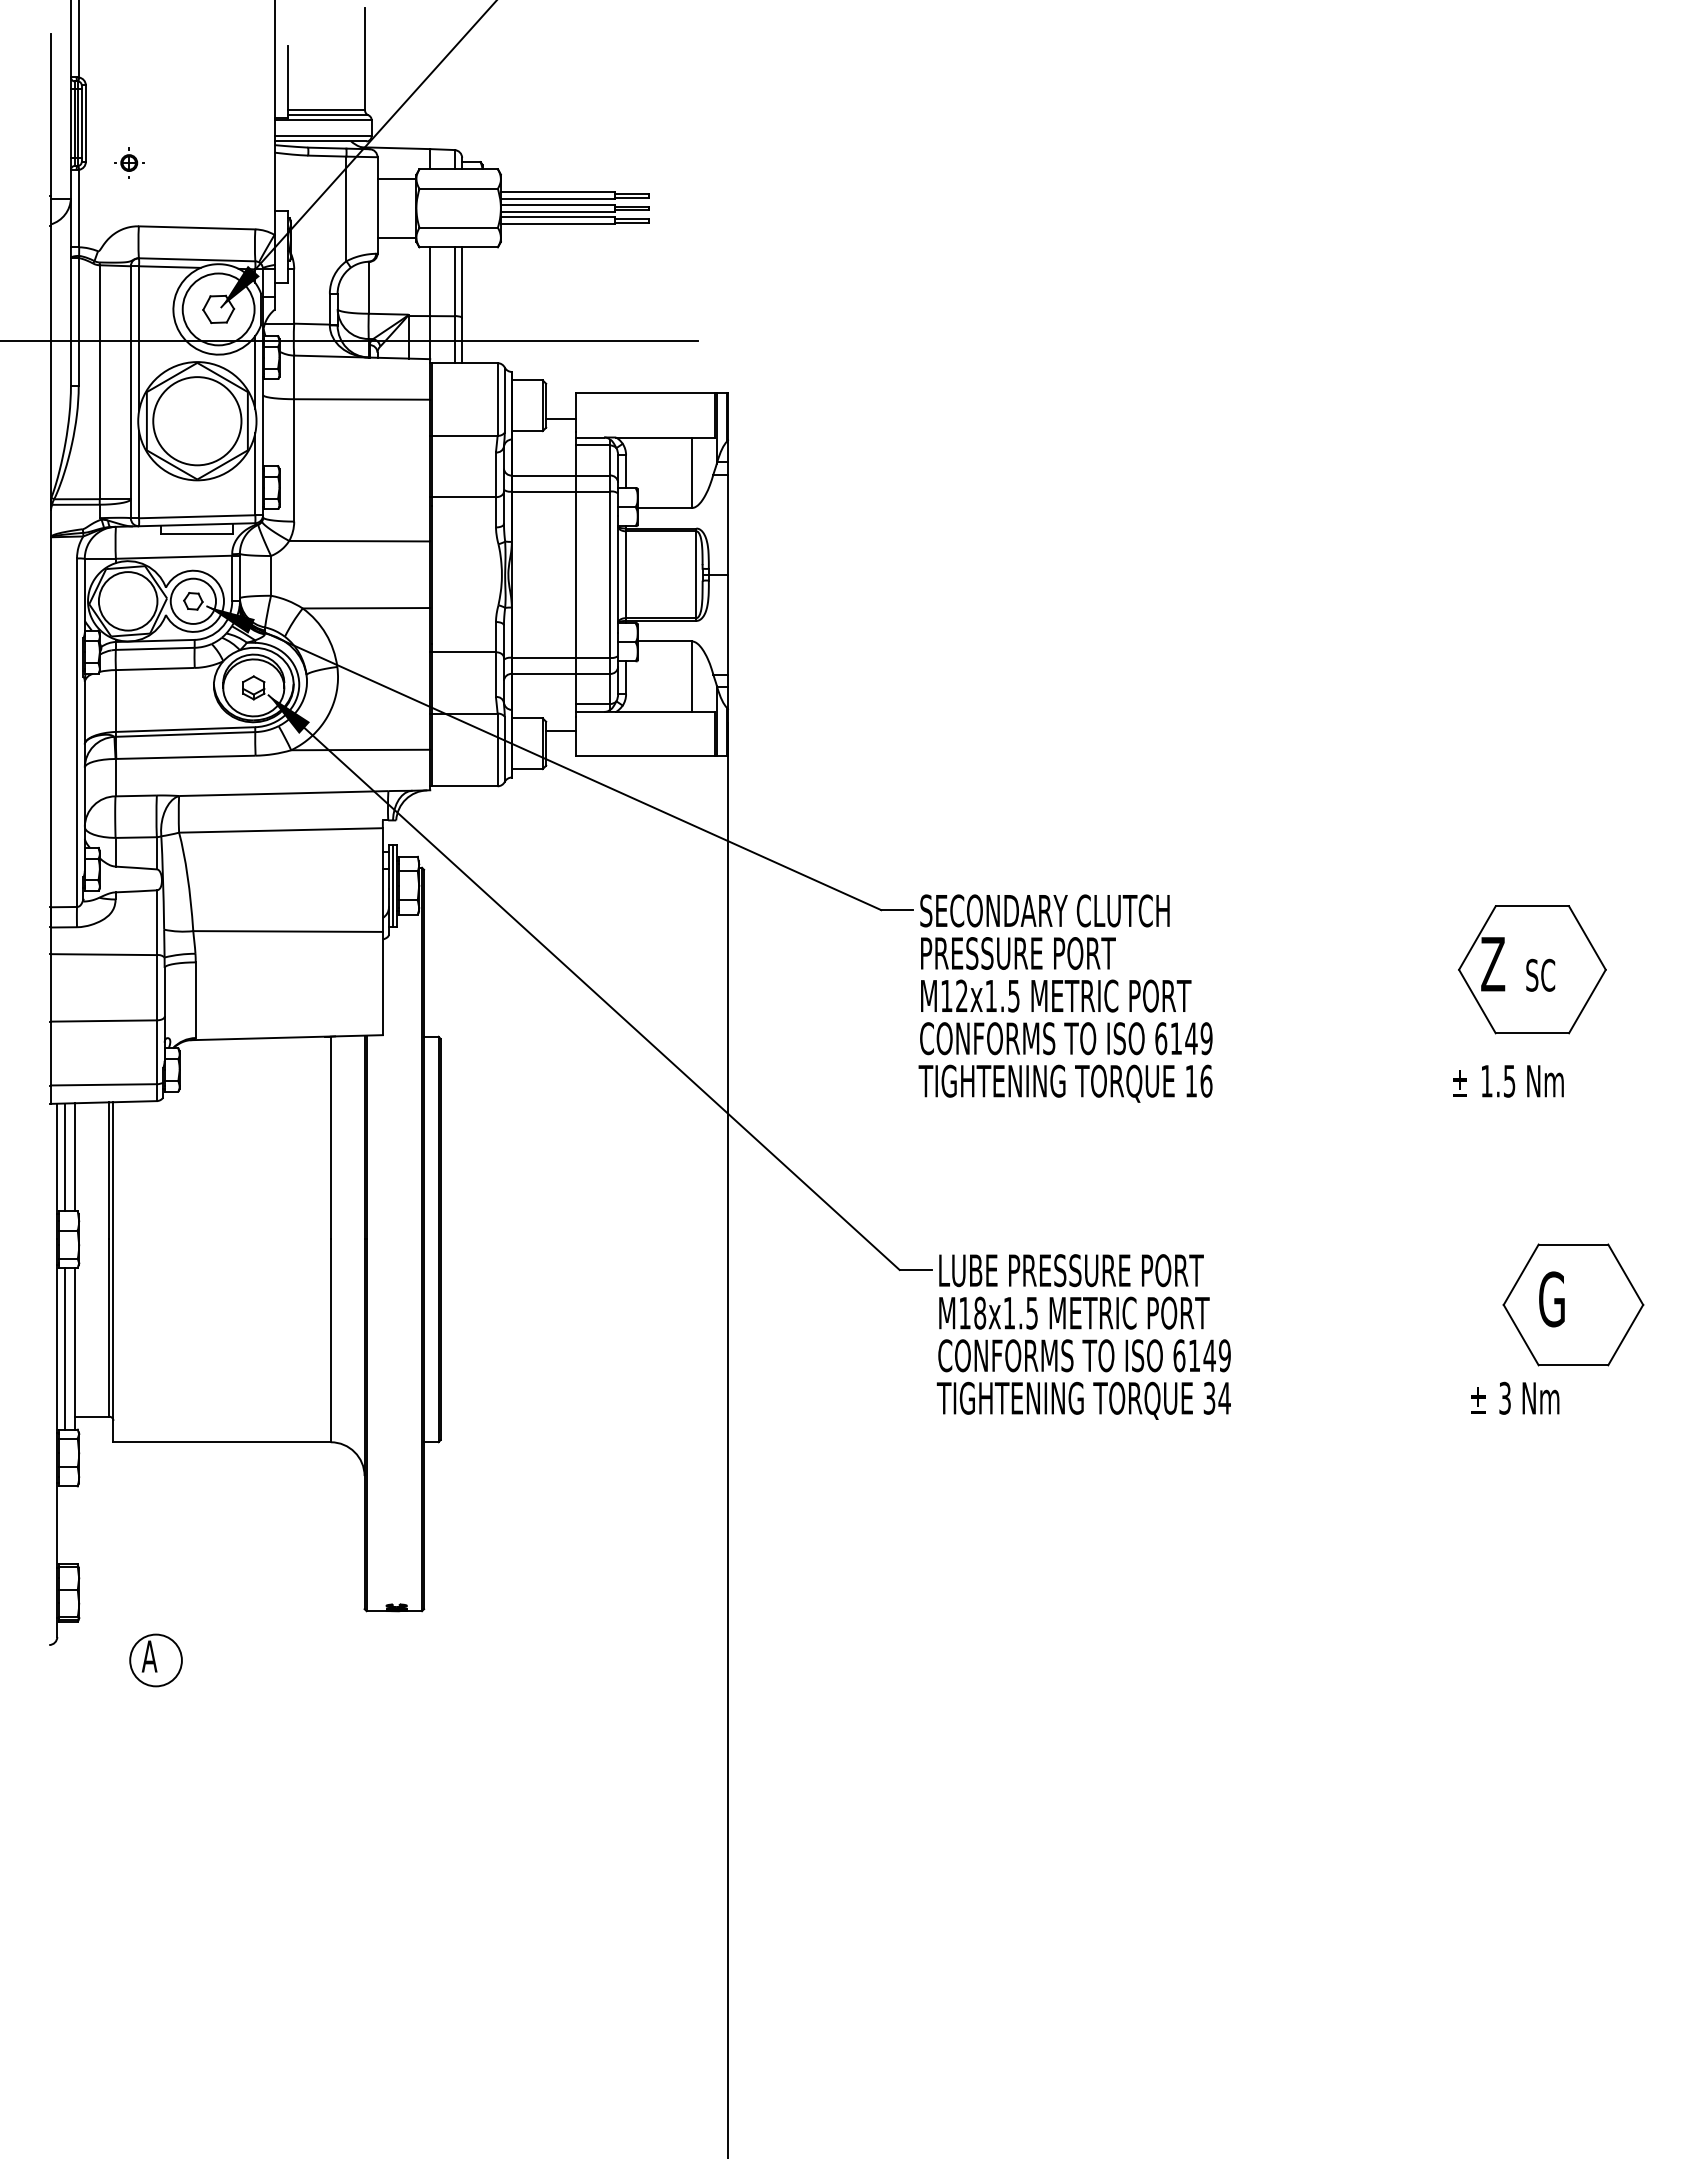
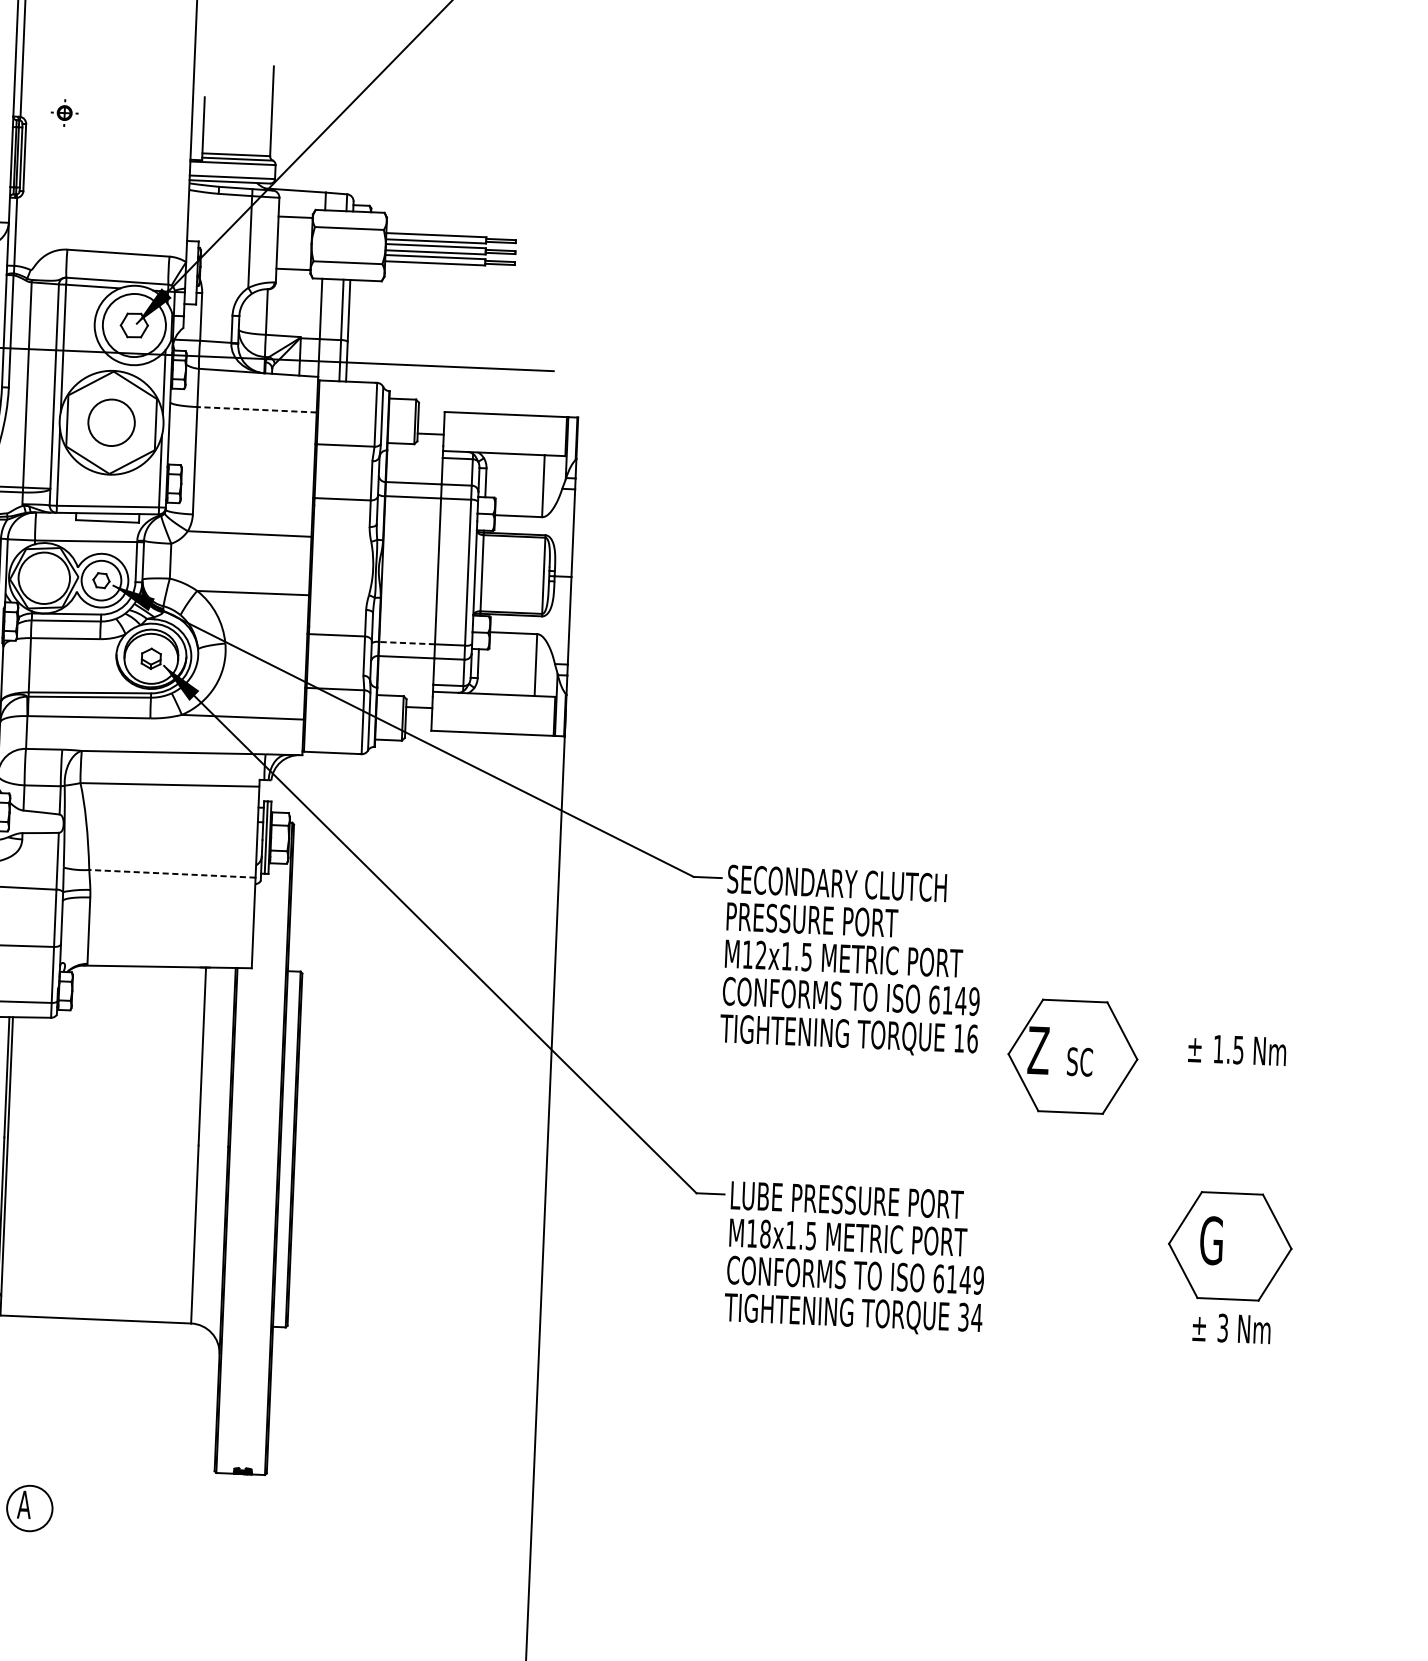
part: (129, 162) -> (64, 112), moved
line: (361, 399) -> (256, 409), solid -> dashed
circle: (197, 421) -> (111, 423), size x0.6
line: (544, 657) -> (407, 642), solid -> dashed
line: (288, 931) -> (172, 873), solid -> dashed
part: (1532, 969) -> (1073, 1056), moved
part: (1573, 1304) -> (1230, 1245), moved

